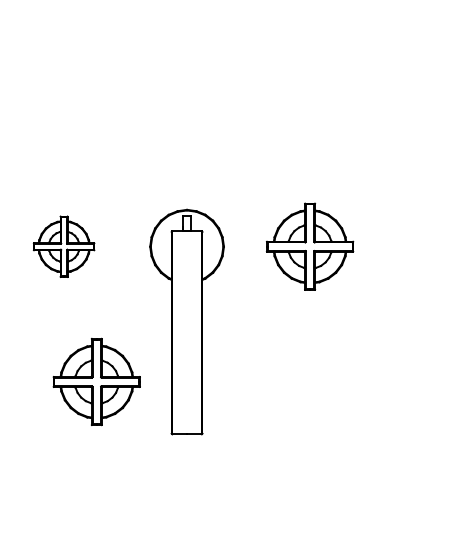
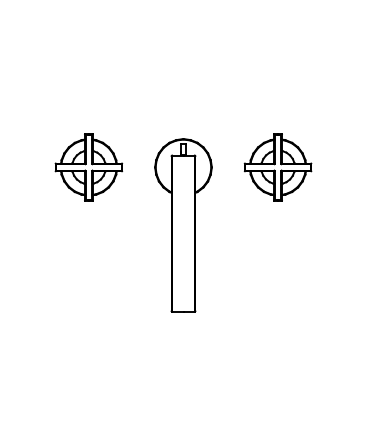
part: (63, 246) -> (88, 167), size x1.43
part: (96, 382) -> (113, 271), removed

